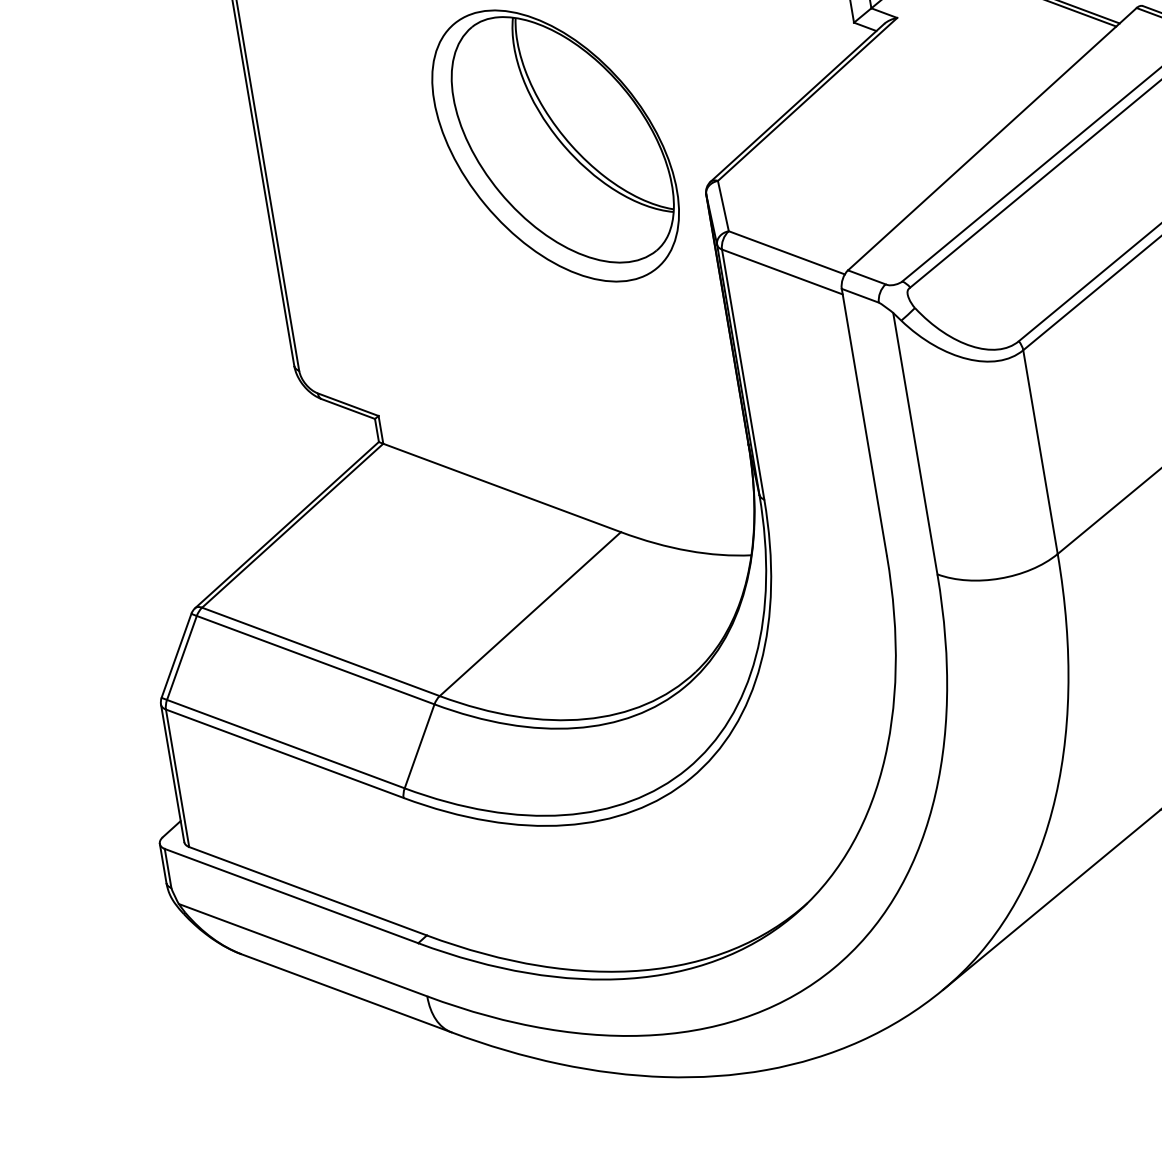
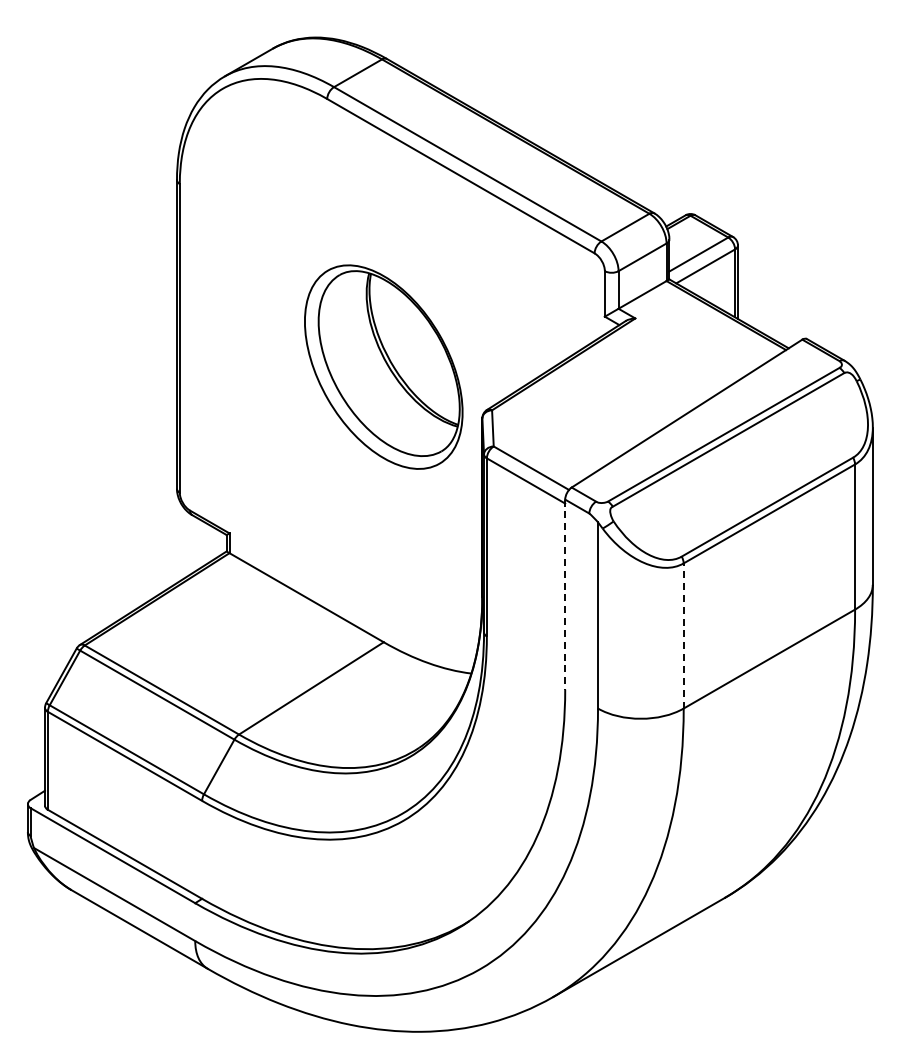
line: (864, 421) -> (565, 594), solid -> dashed
line: (1040, 451) -> (683, 635), solid -> dashed

